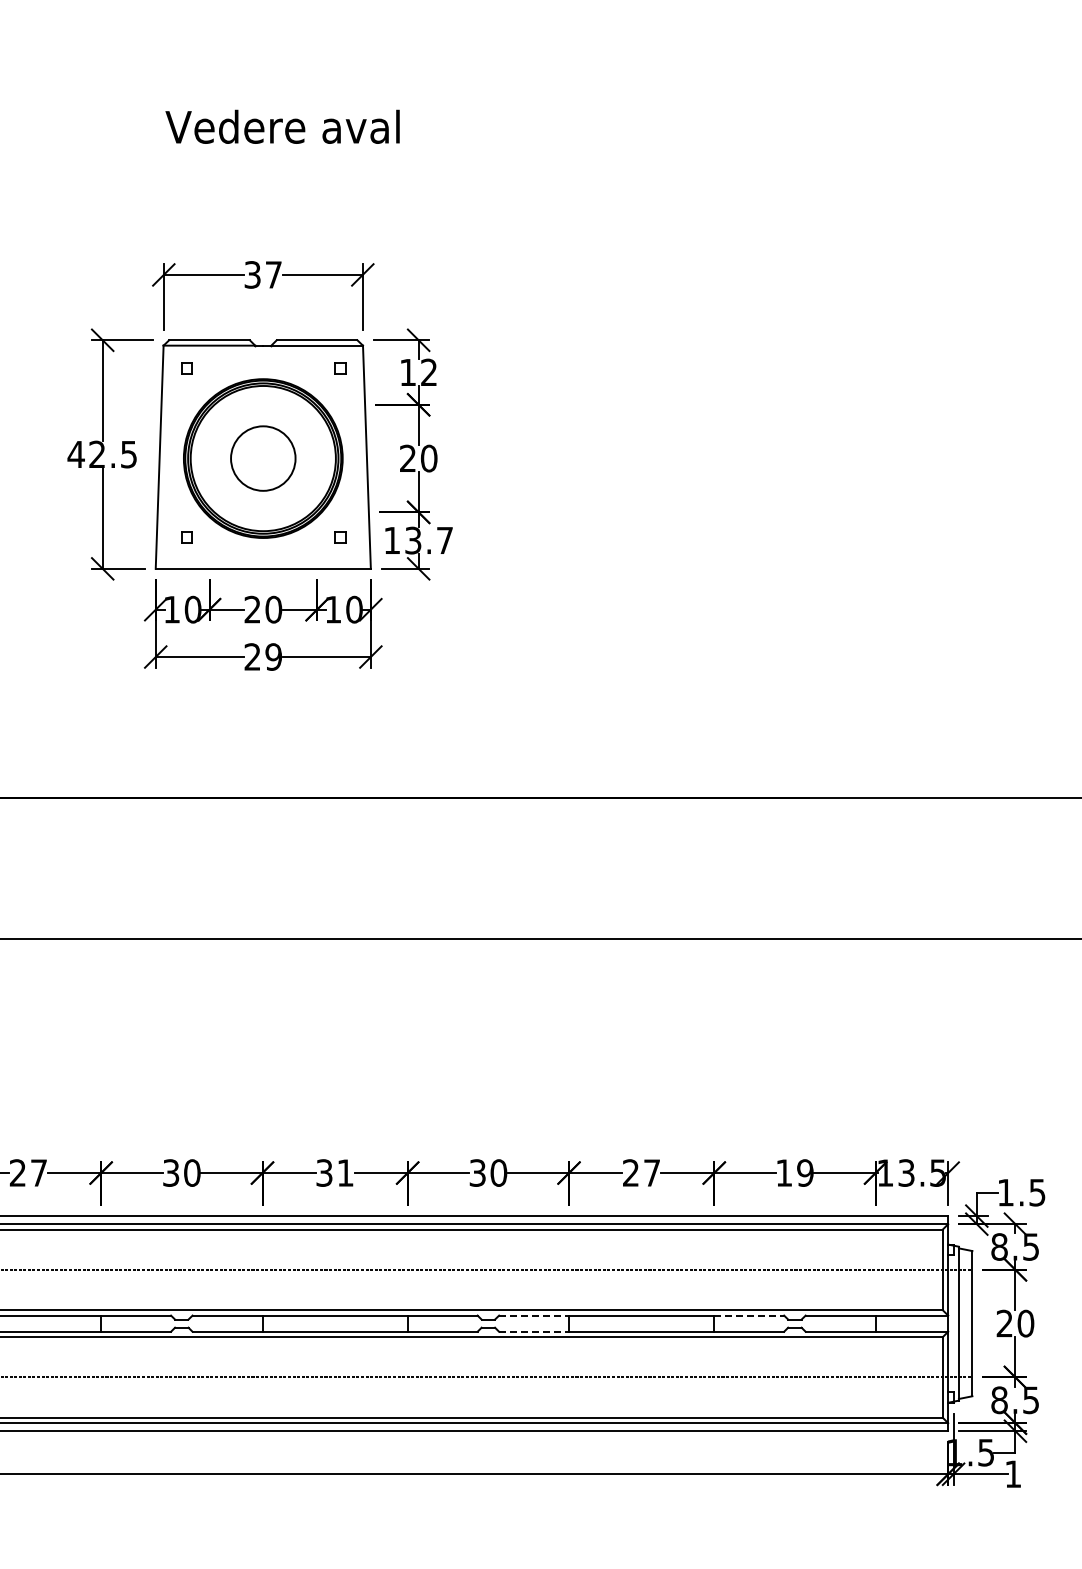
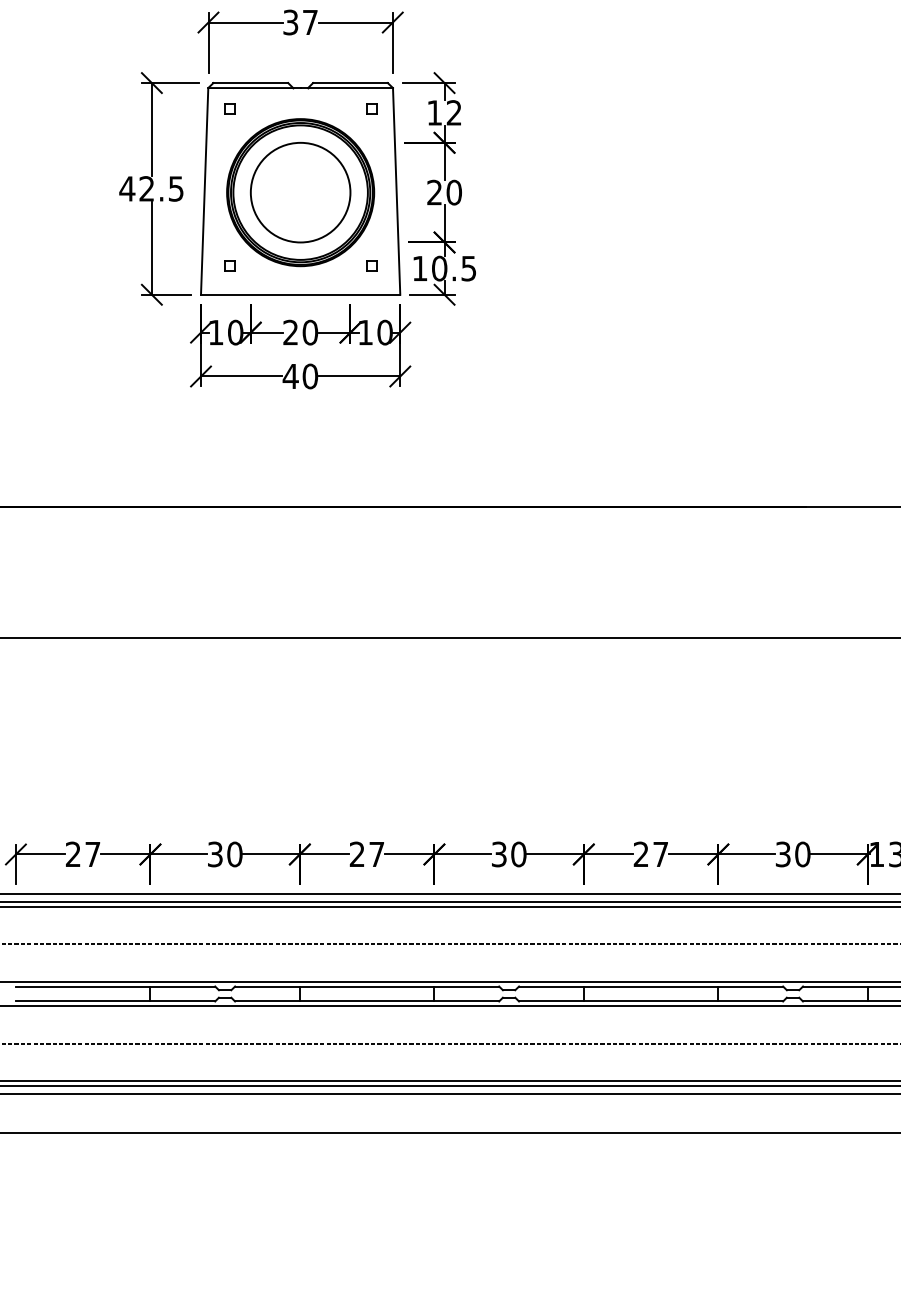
circle: (263, 458) -> (300, 192), size x1.67
text: (428, 540) -> (453, 268), 13.7 -> 10.5
text: (262, 656) -> (299, 375), 29 -> 40
text: (334, 1172) -> (366, 853), 31 -> 27
text: (794, 1172) -> (792, 853), 19 -> 30
line: (534, 1315) -> (551, 986), dashed -> solid
line: (749, 1315) -> (751, 986), dashed -> solid
line: (534, 1331) -> (551, 1001), dashed -> solid

